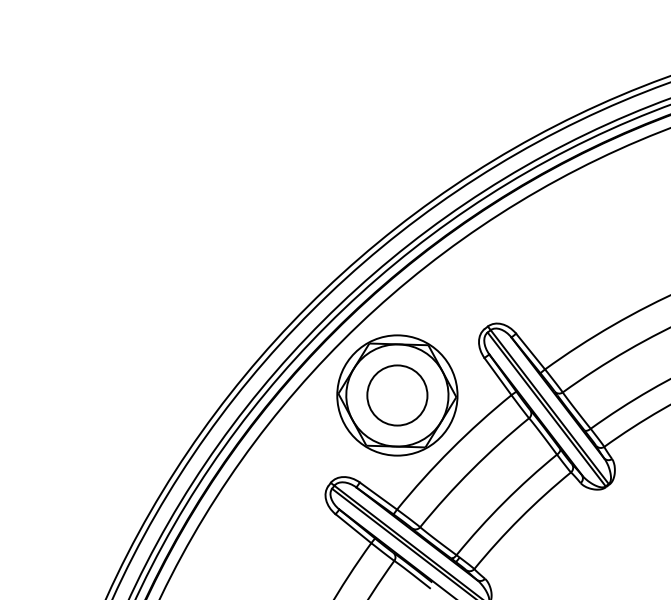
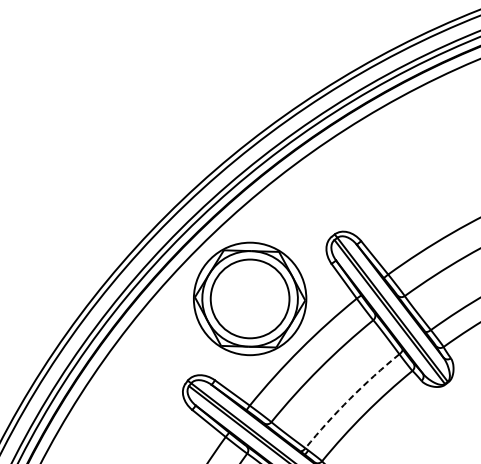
circle: (397, 395) -> (250, 298), size x1.4
arc: (504, 502) -> (350, 399), solid -> dashed

